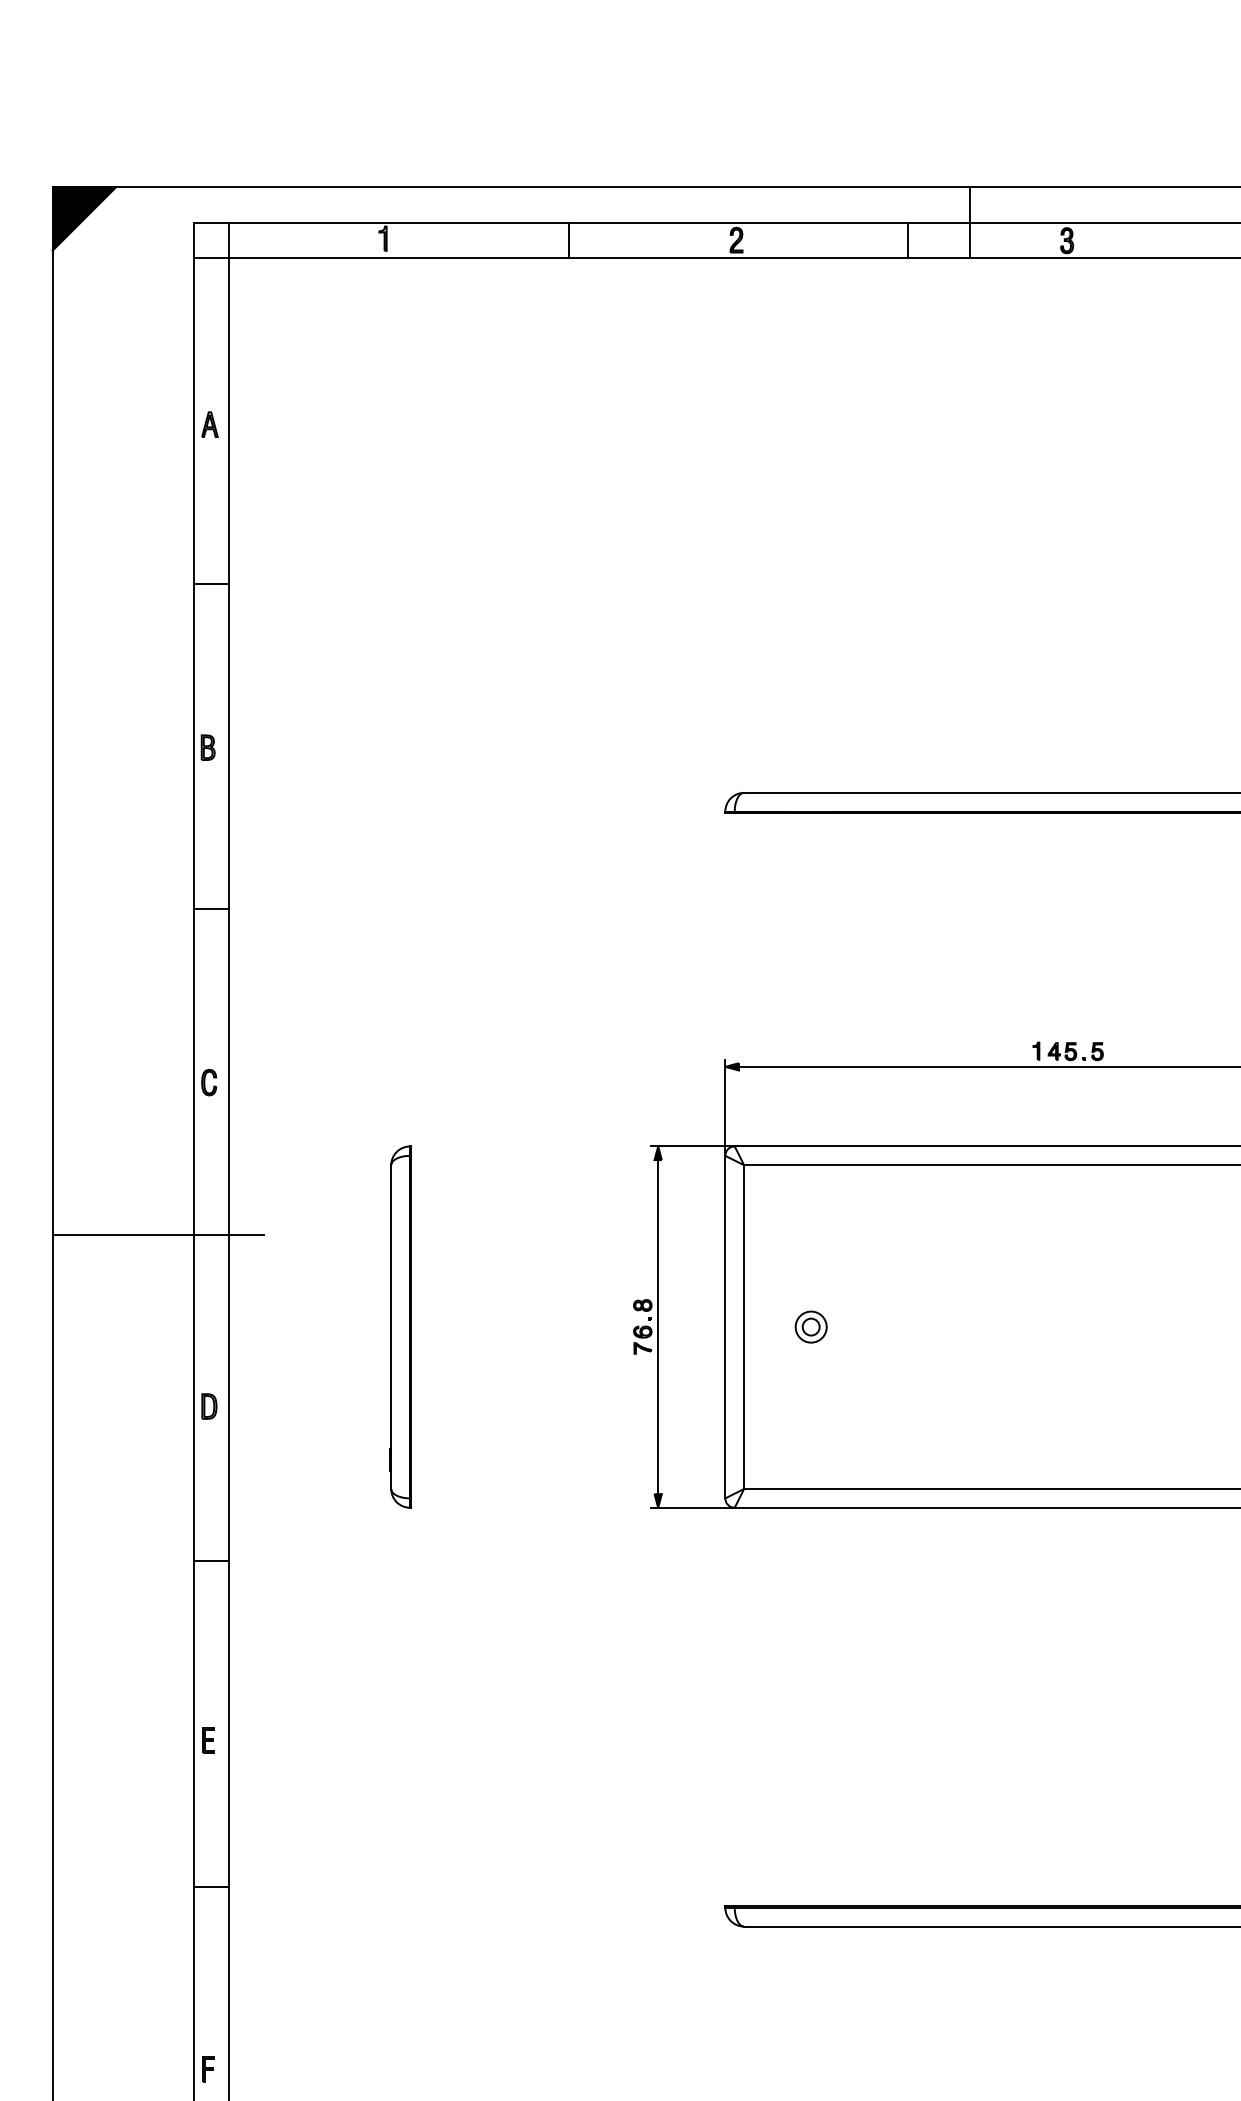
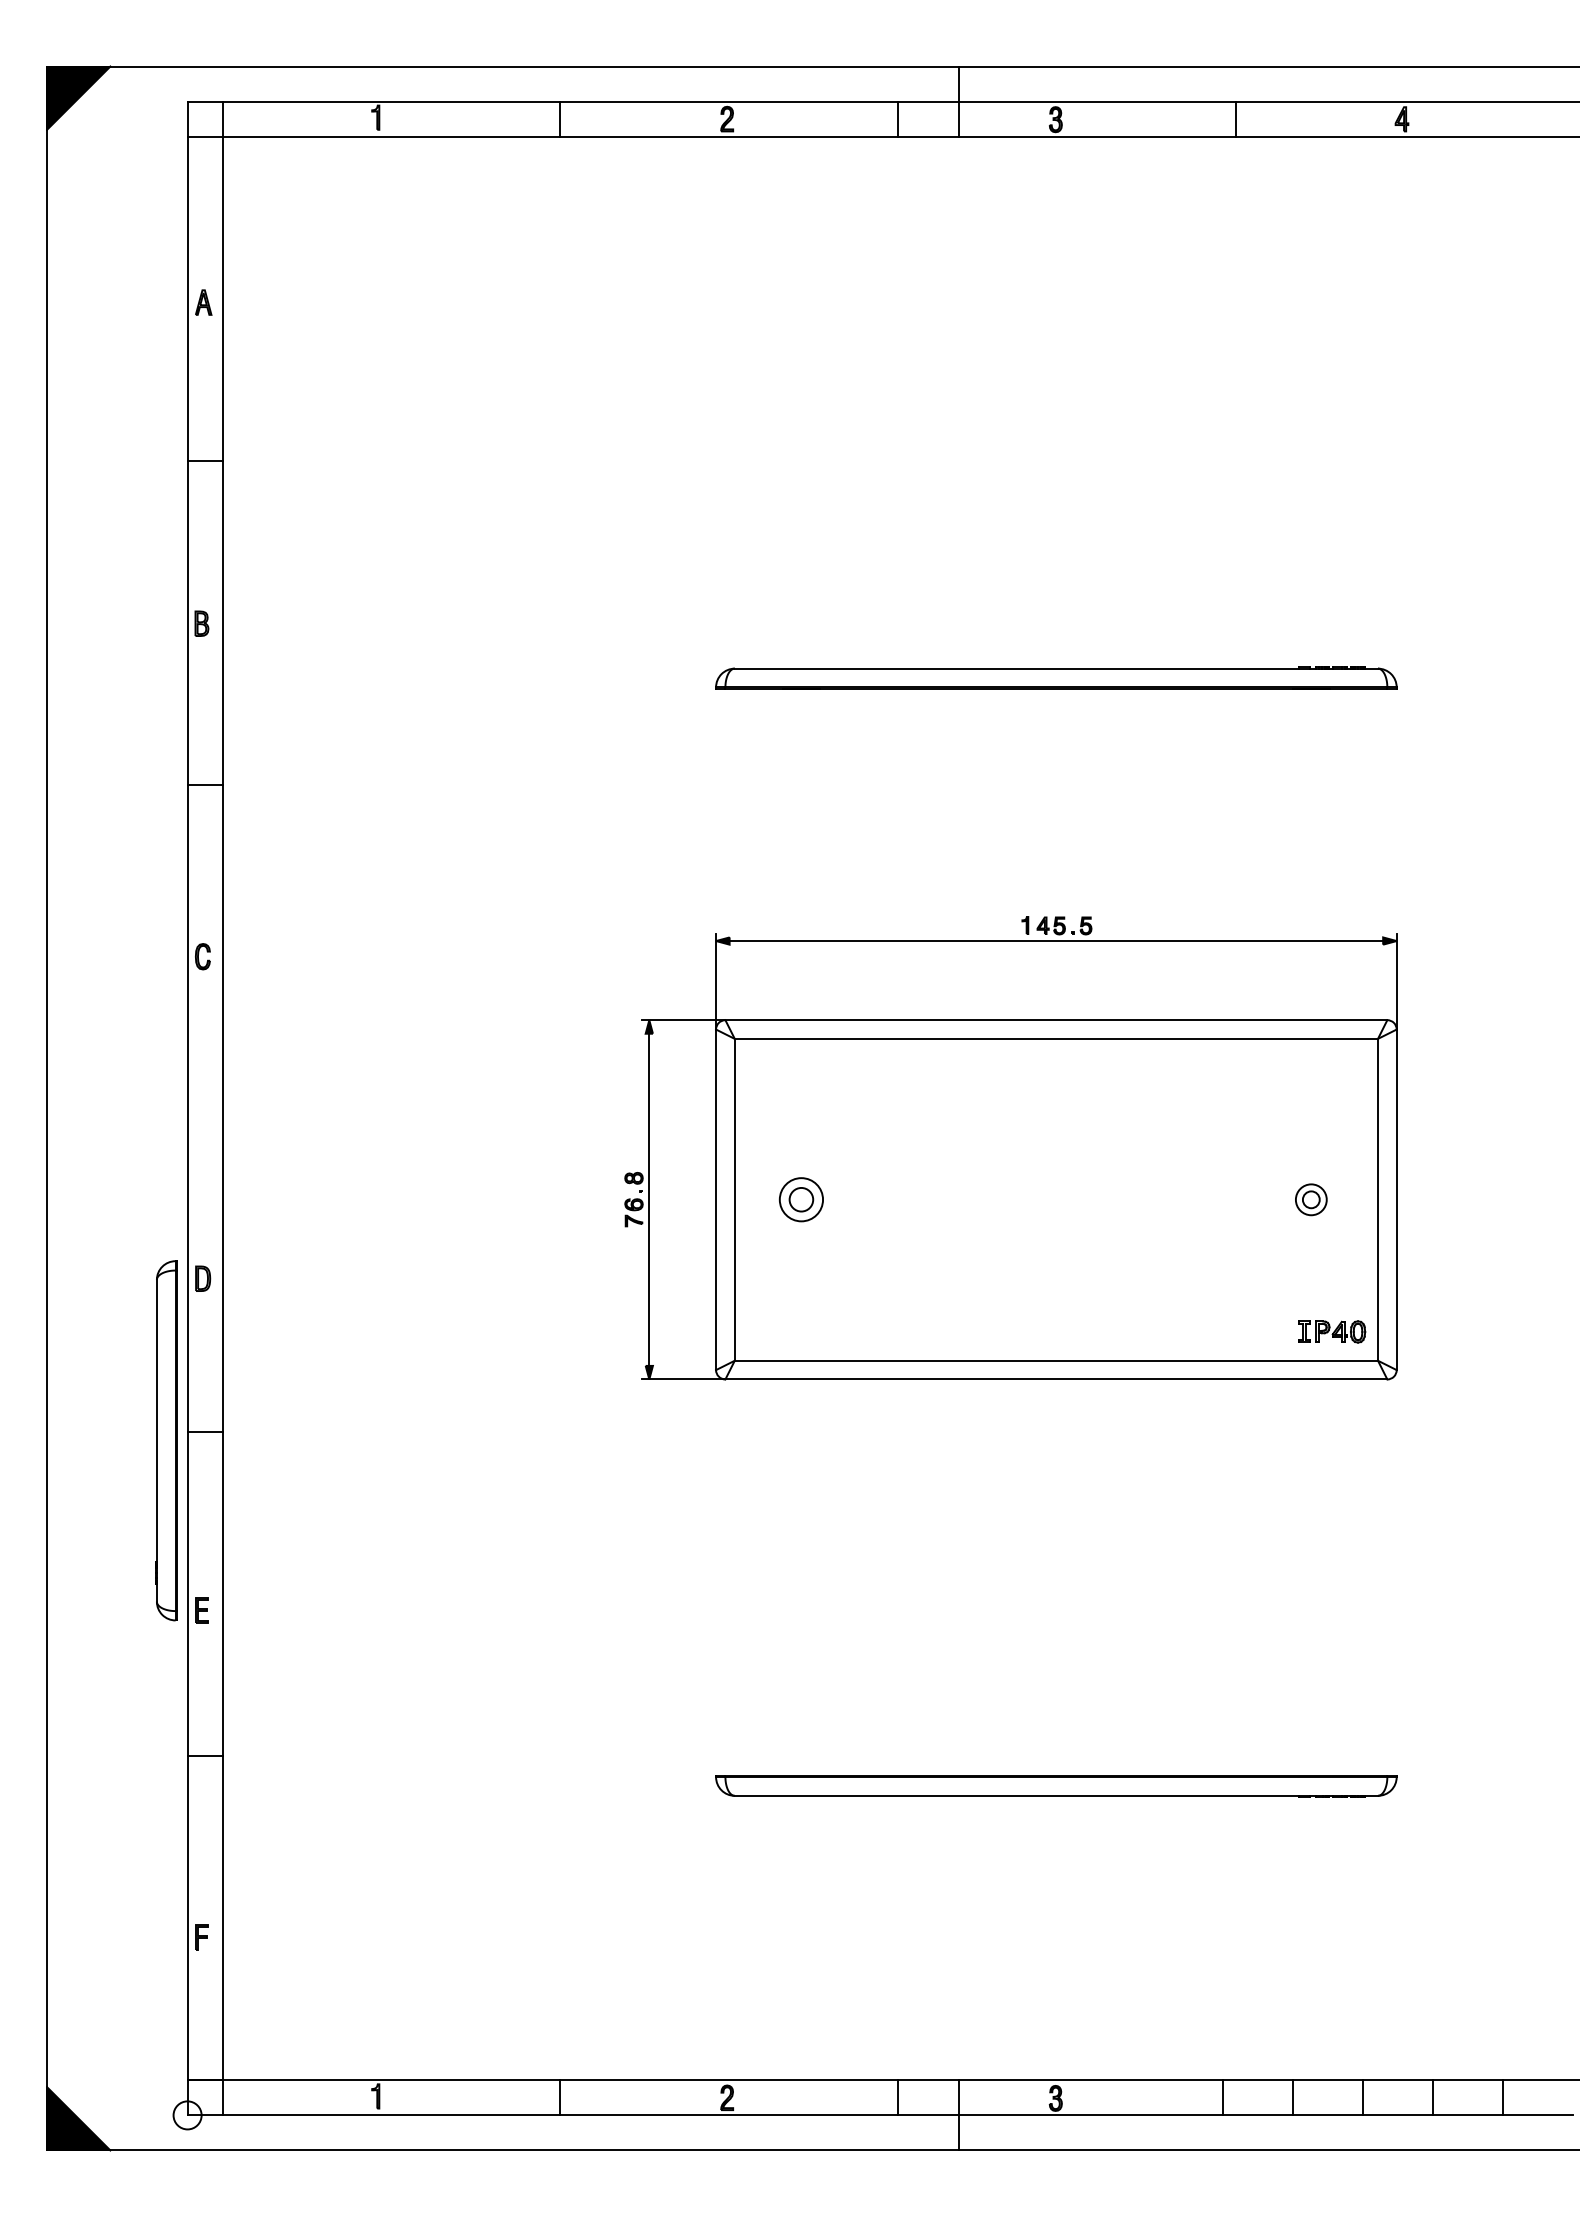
line: (158, 1235) -> (152, 1108), removed
part: (400, 1326) -> (166, 1440), moved
part: (811, 1326) -> (801, 1199), size x1.4

